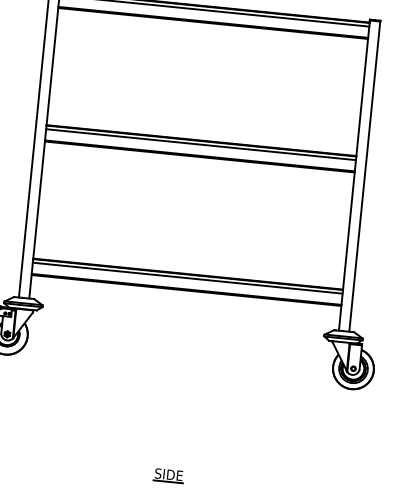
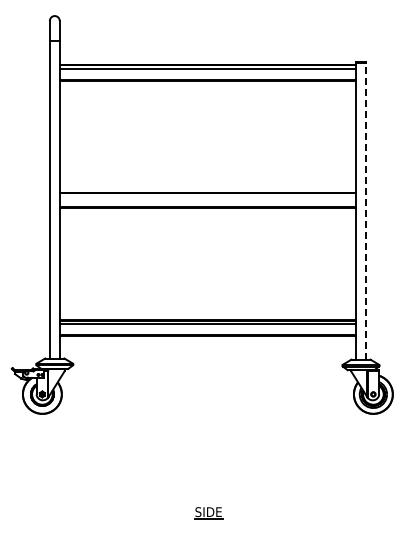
line: (200, 144) -> (207, 196), removed
line: (364, 175) -> (365, 210), solid -> dashed

